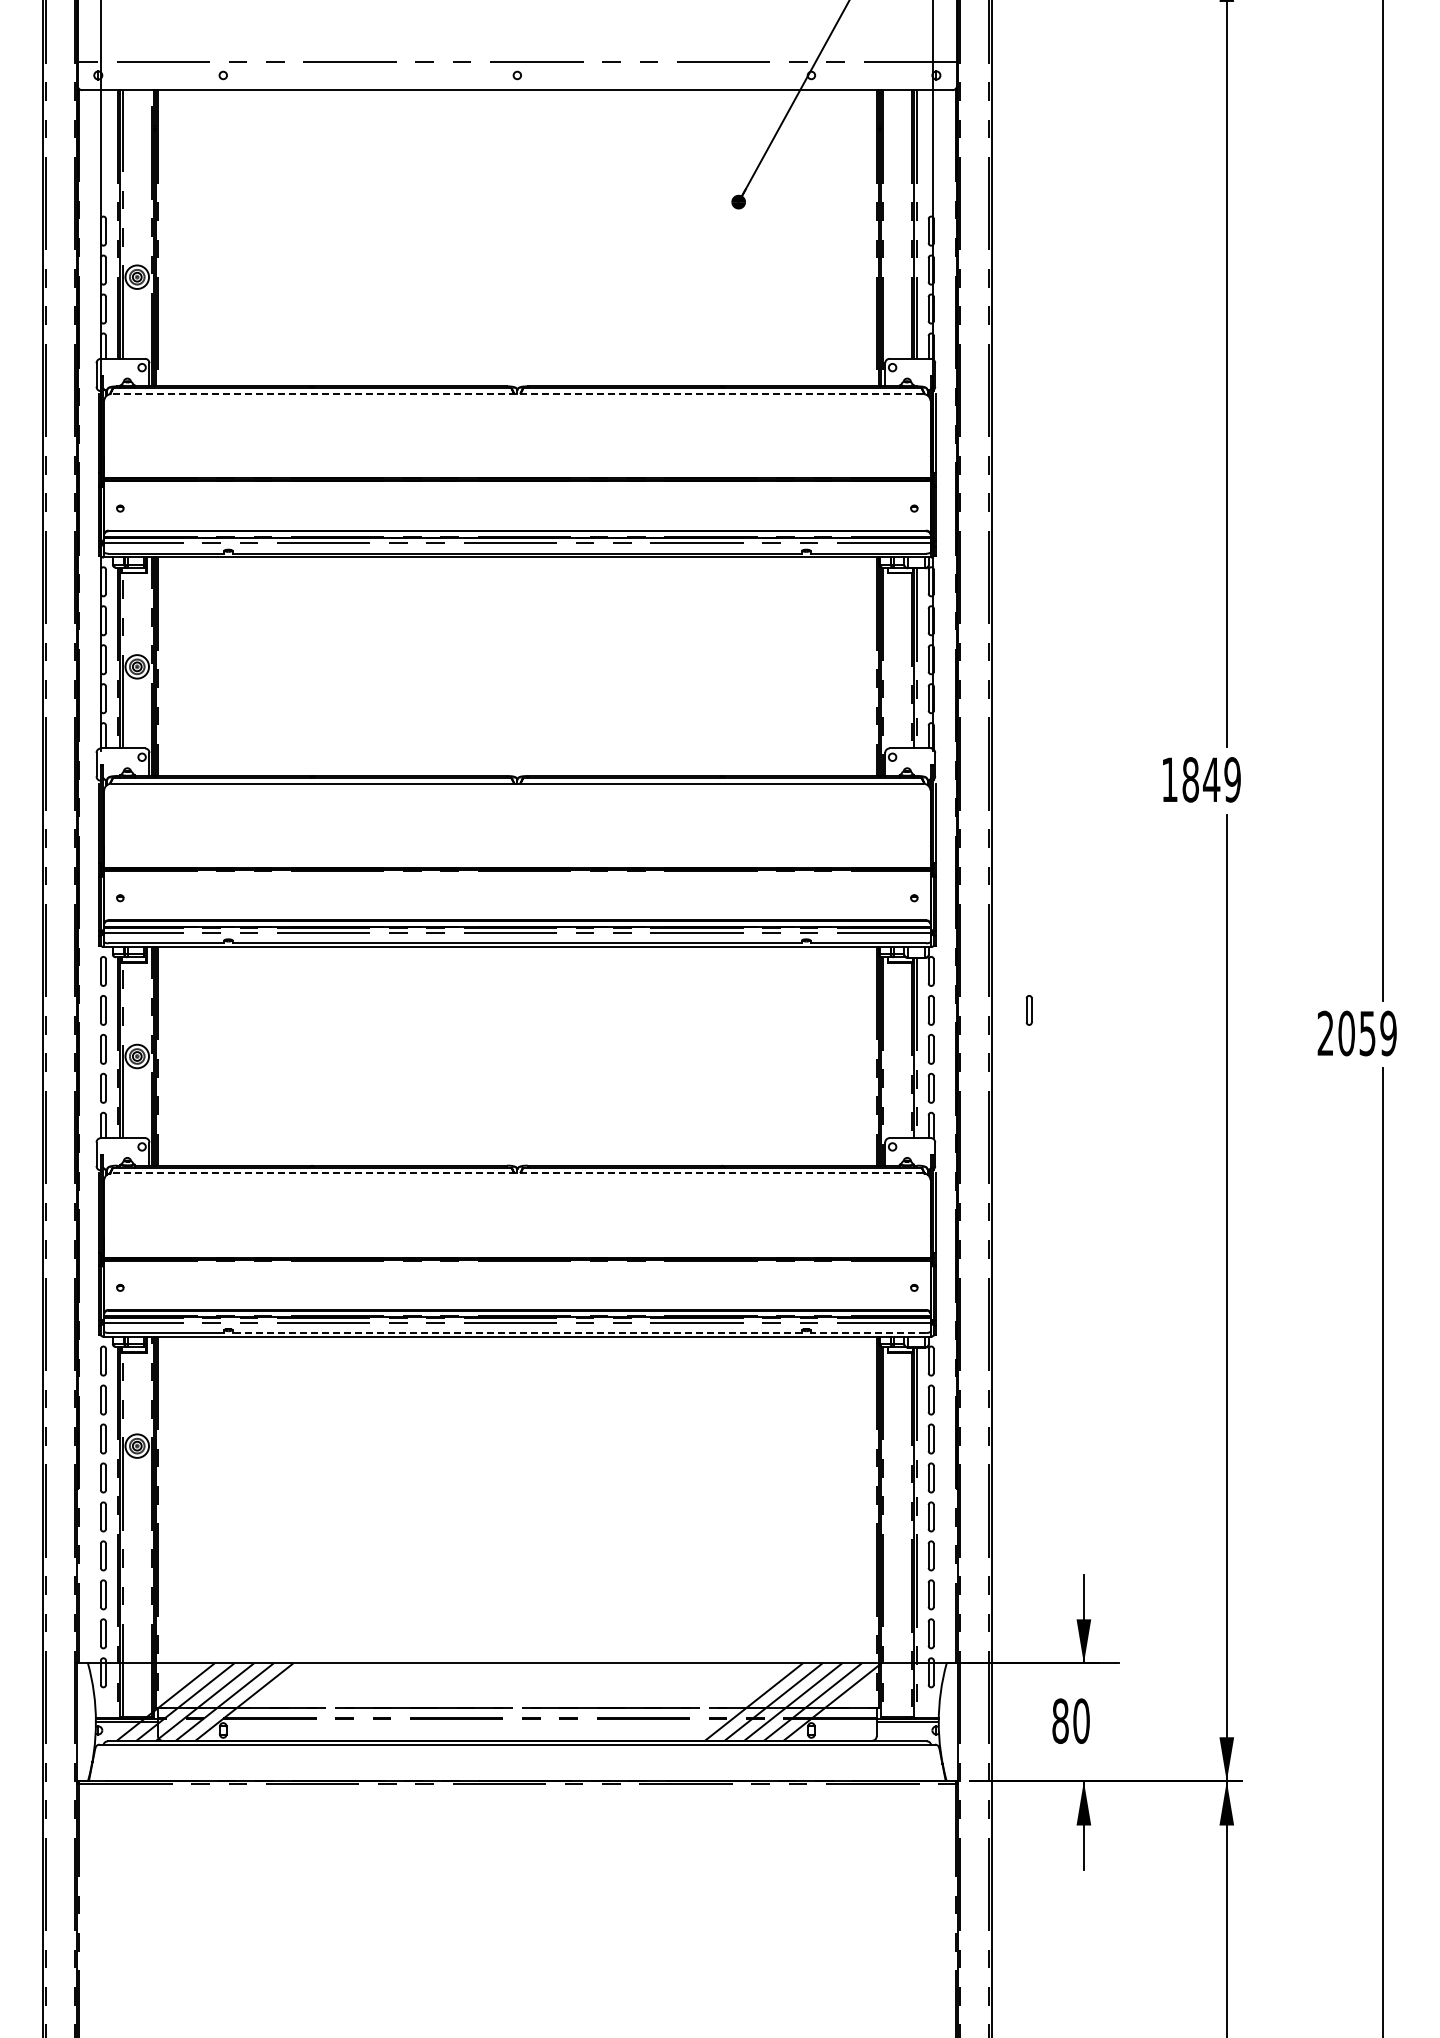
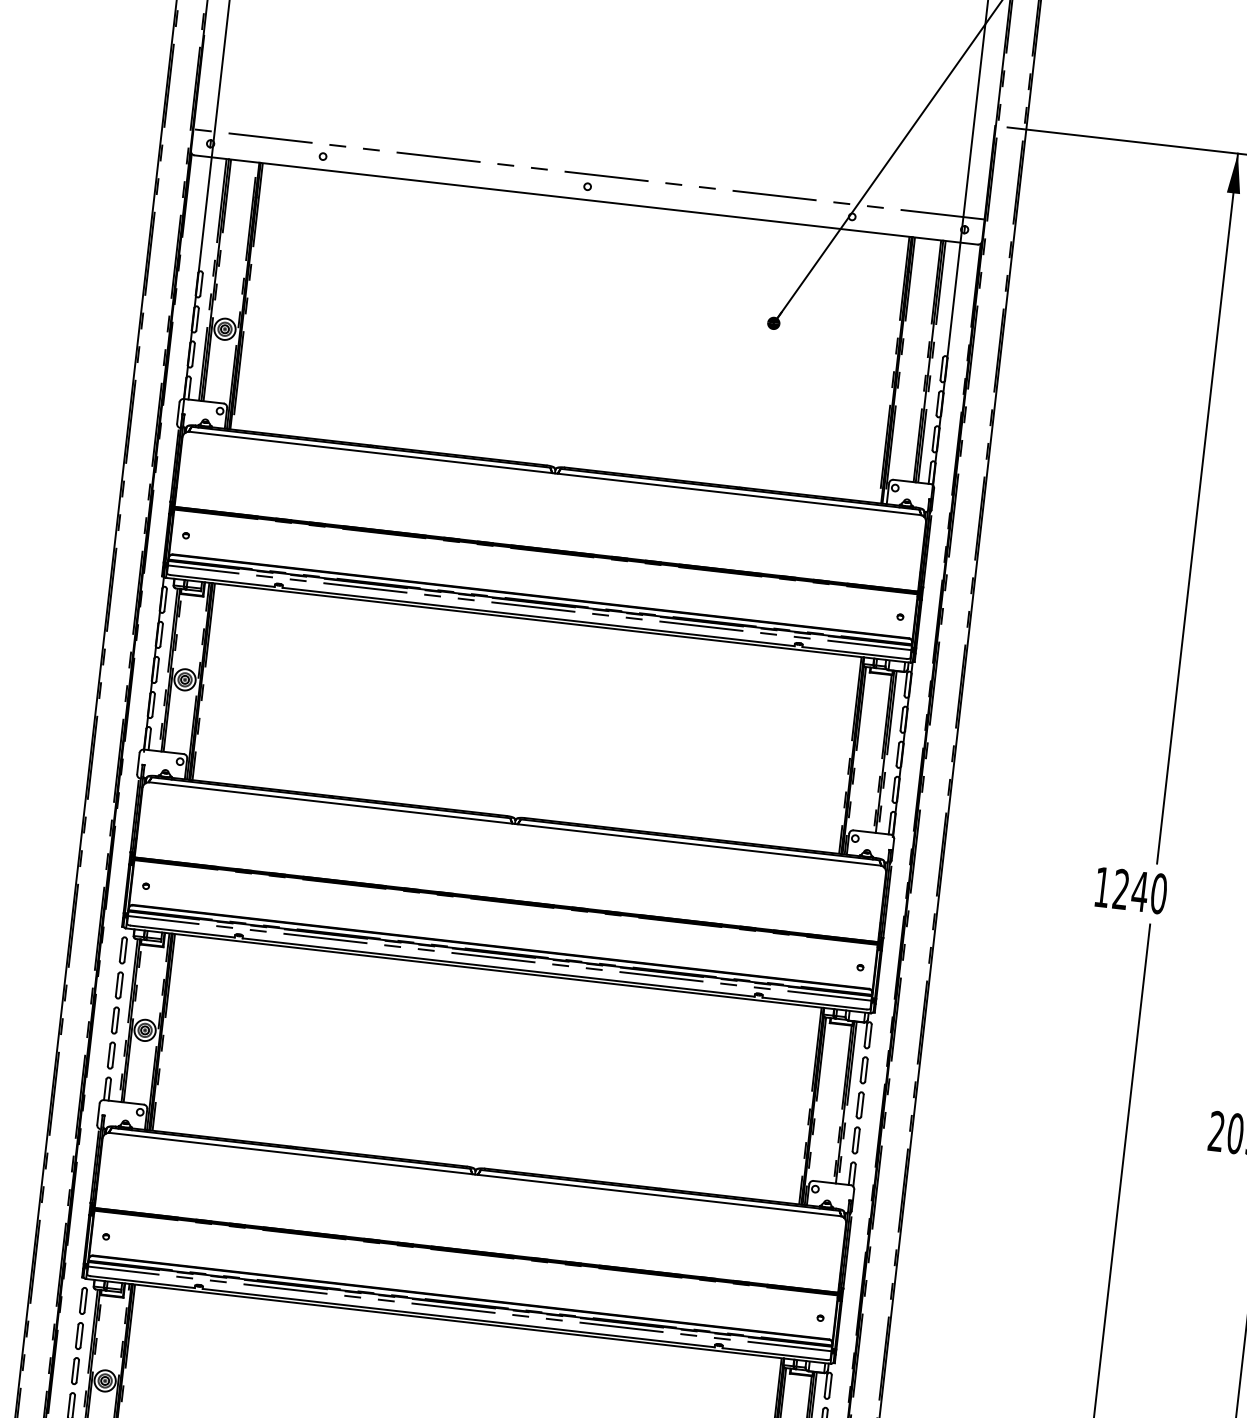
line: (517, 394) -> (555, 473), dashed -> solid
text: (1211, 779) -> (1139, 891), 1849 -> 1240
part: (1028, 1010) -> (951, 1080), removed
line: (517, 1173) -> (475, 1174), dashed -> solid
line: (517, 1332) -> (458, 1317), dashed -> solid
line: (868, 1332) -> (774, 1353), dashed -> solid

